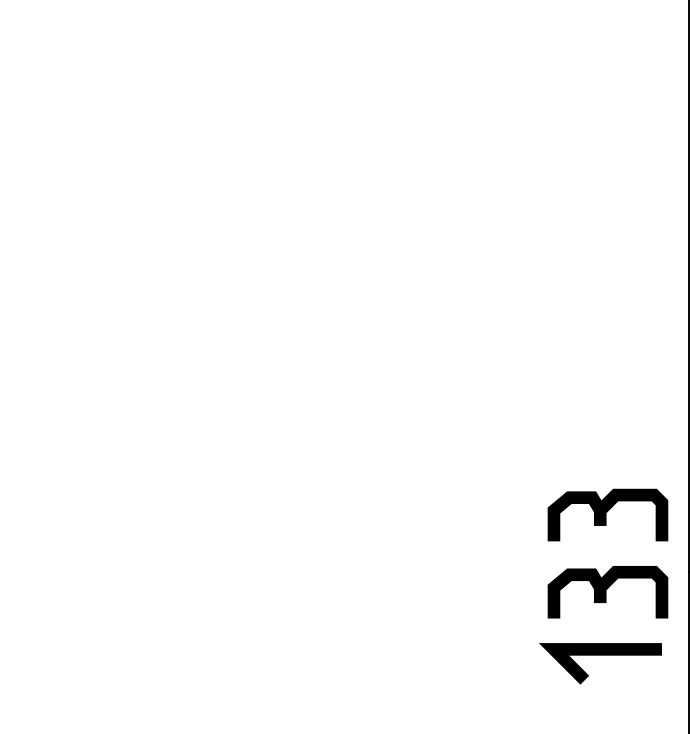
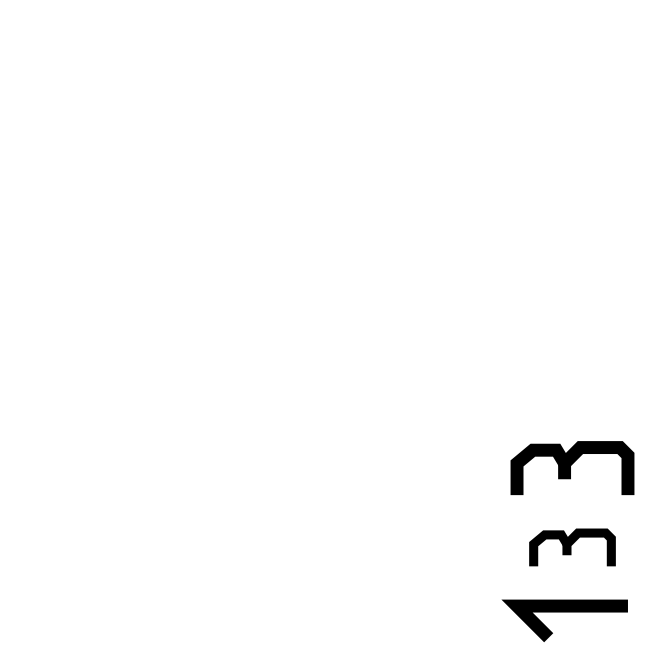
part: (607, 592) -> (572, 547), size x0.7

